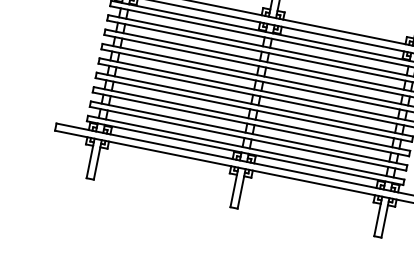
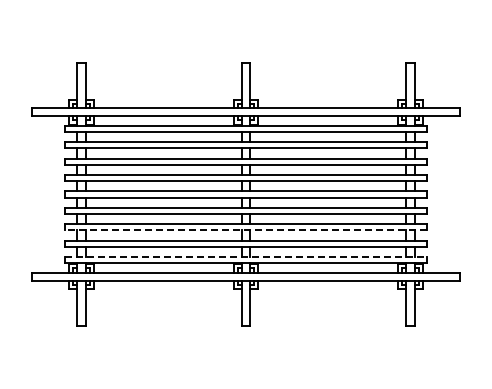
line: (251, 124) -> (246, 230), solid -> dashed
line: (246, 148) -> (246, 257), solid -> dashed

